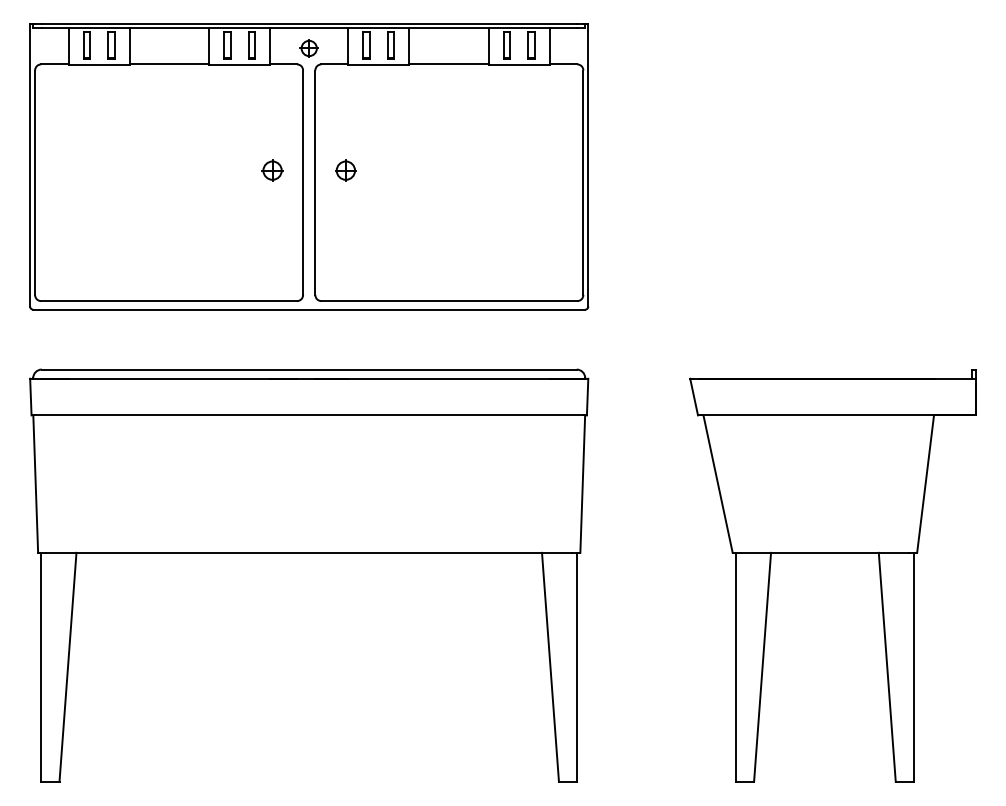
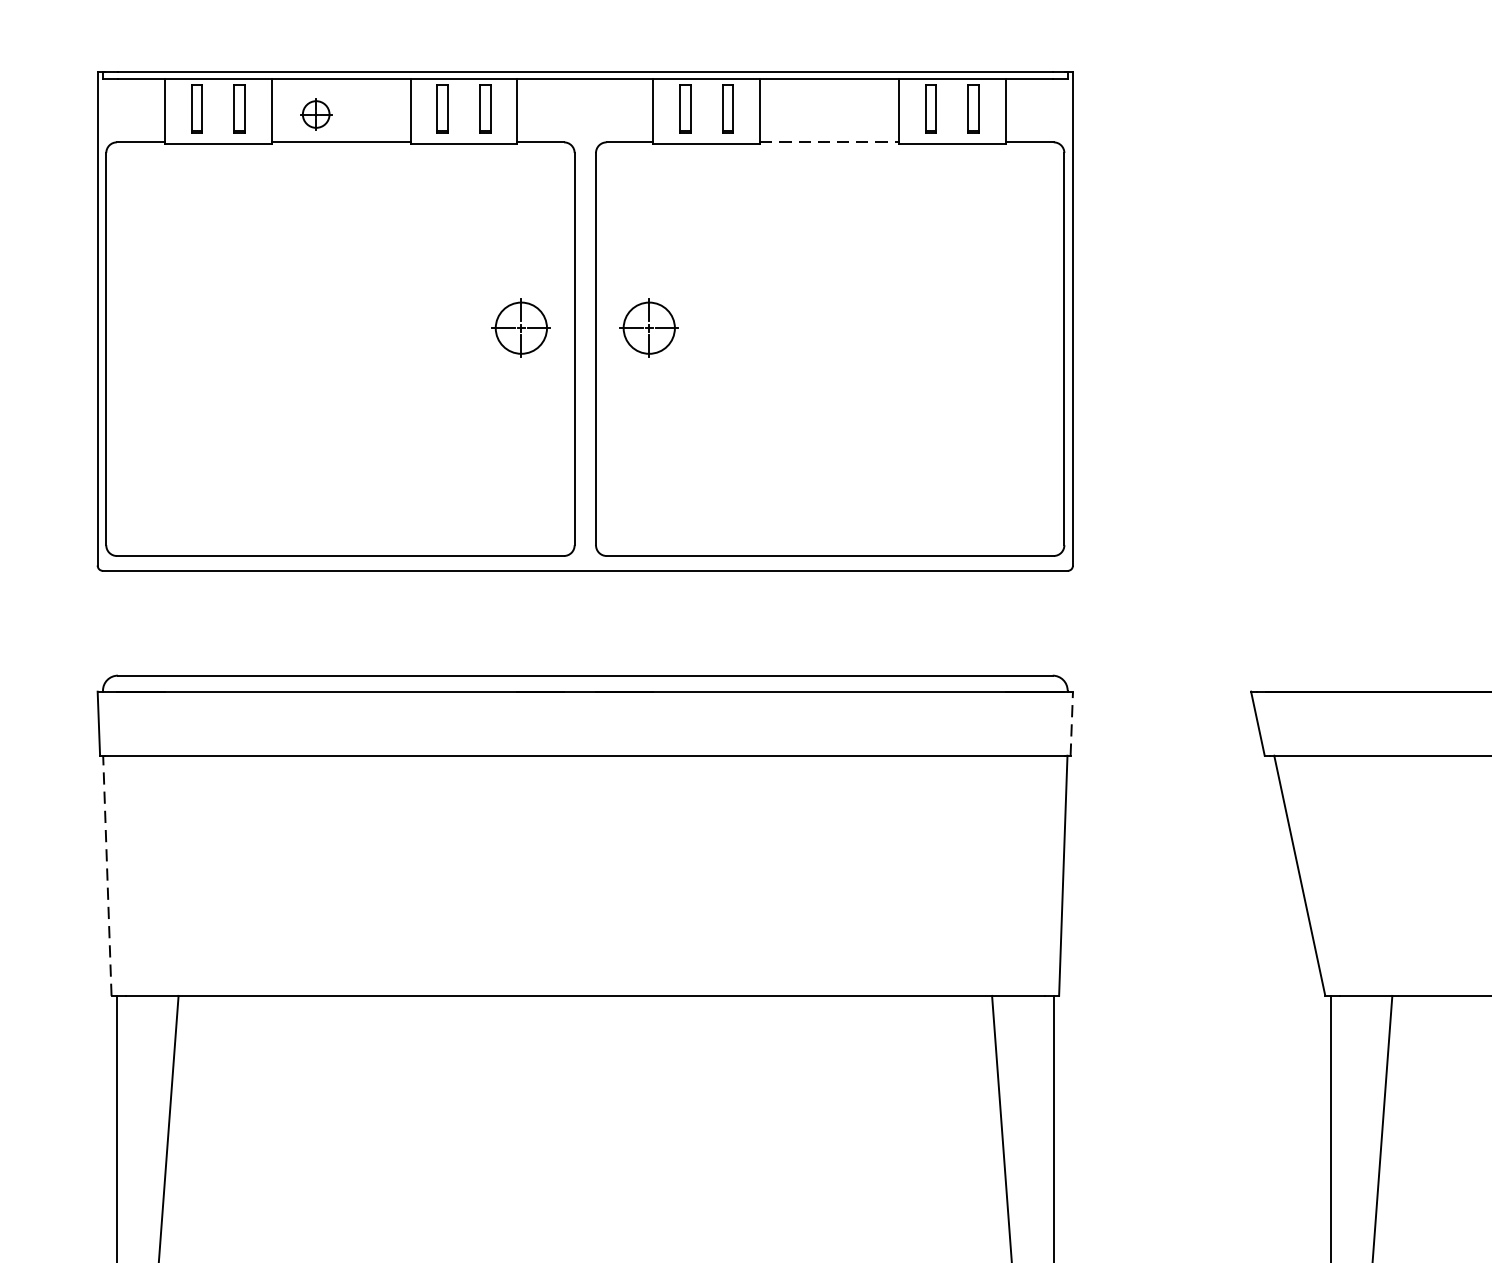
part: (308, 48) -> (314, 114), moved
line: (448, 64) -> (828, 142), solid -> dashed
part: (272, 170) -> (521, 327), size x1.6
part: (345, 170) -> (648, 327), size x1.6
line: (587, 396) -> (1071, 722), solid -> dashed
line: (35, 484) -> (106, 876), solid -> dashed

